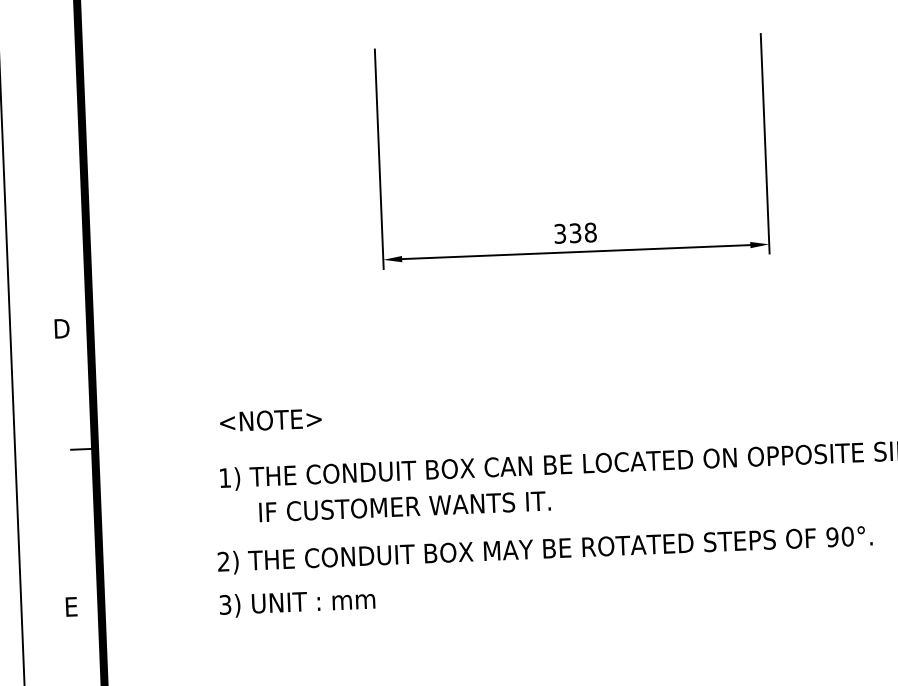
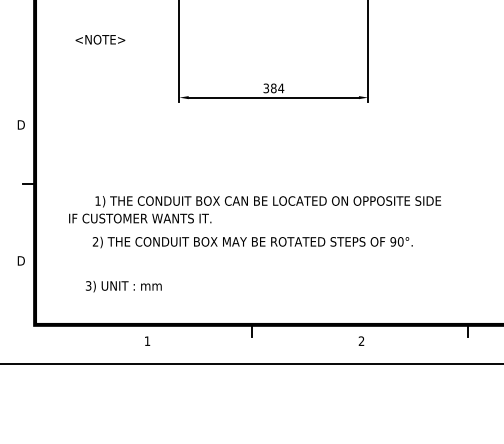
text: (583, 233) -> (277, 88), 338 -> 384
text: (270, 419) -> (100, 39), moved
text: (405, 506) -> (140, 218), moved
text: (296, 603) -> (123, 286), moved
text: (71, 606) -> (20, 260), E -> D

